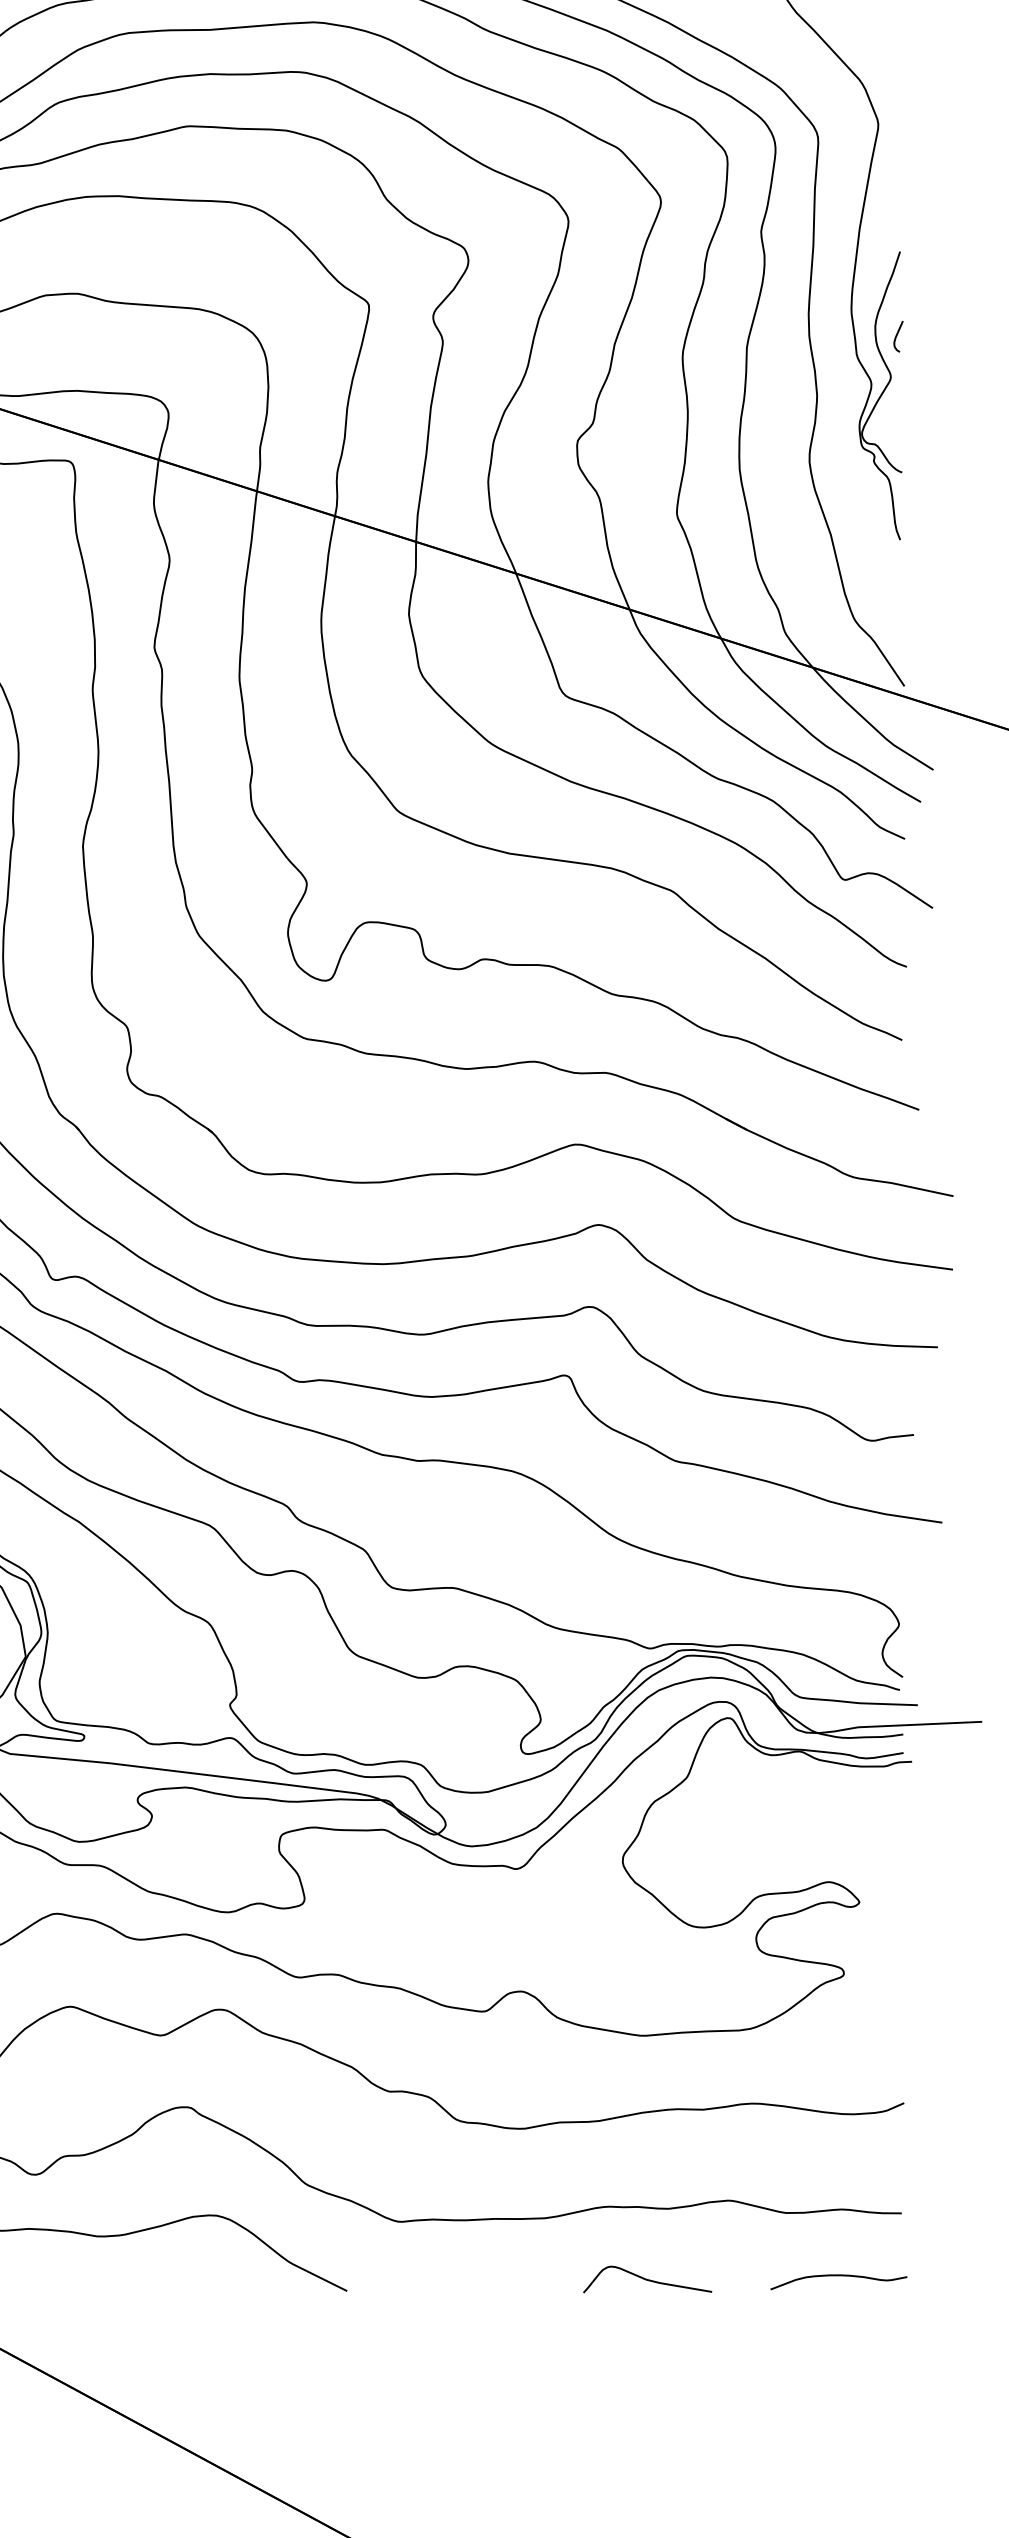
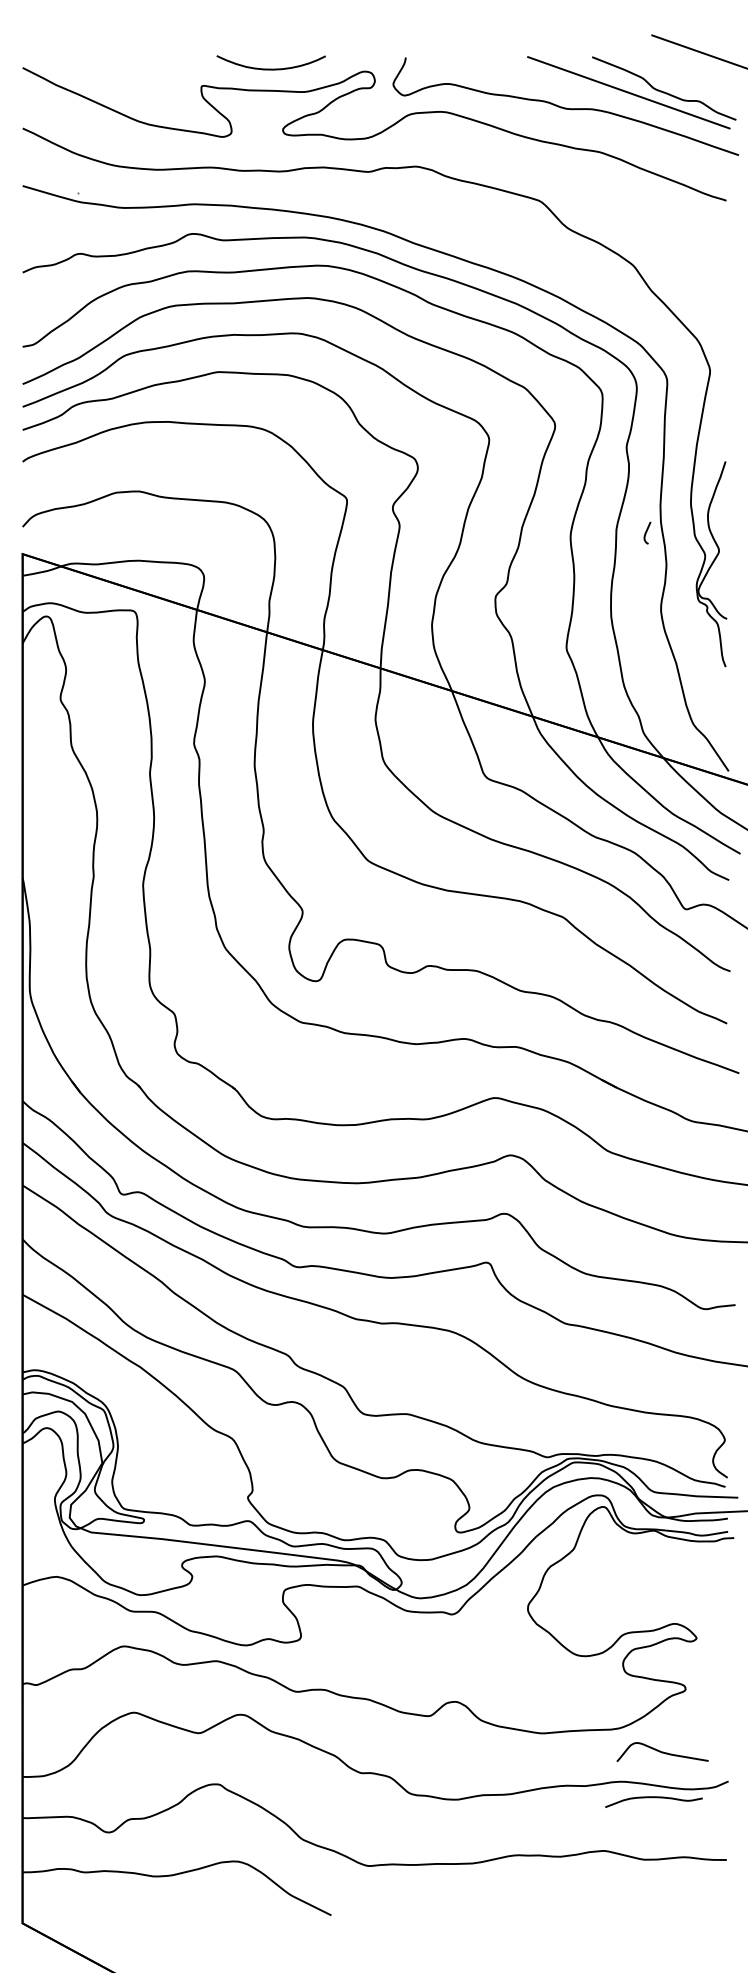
curve: (898, 334) -> (647, 531), moved
curve: (838, 2277) -> (653, 1798), moved
curve: (647, 2279) -> (662, 1752), moved

